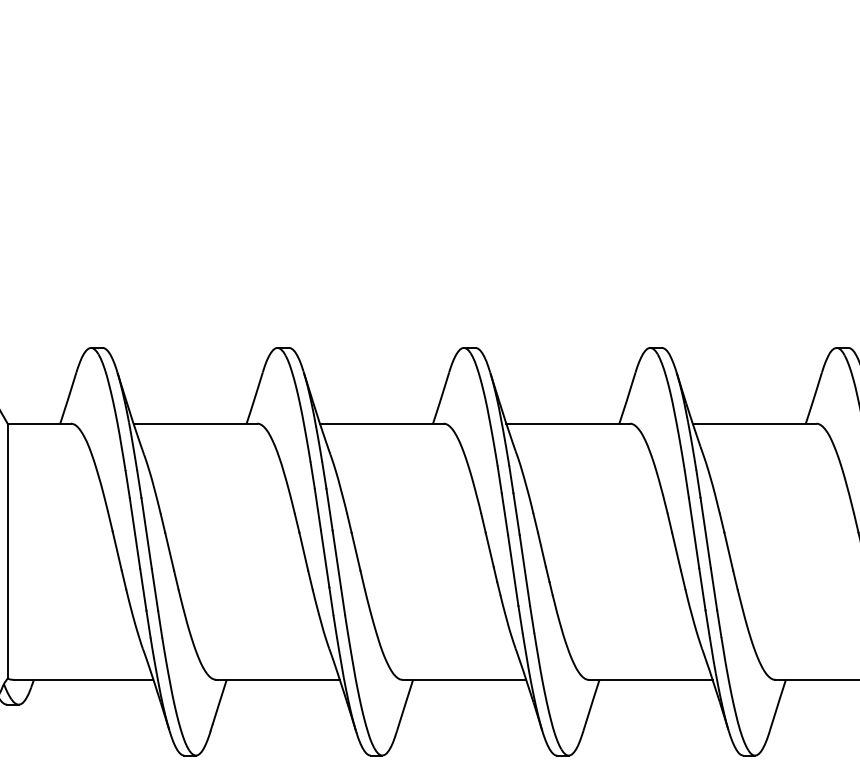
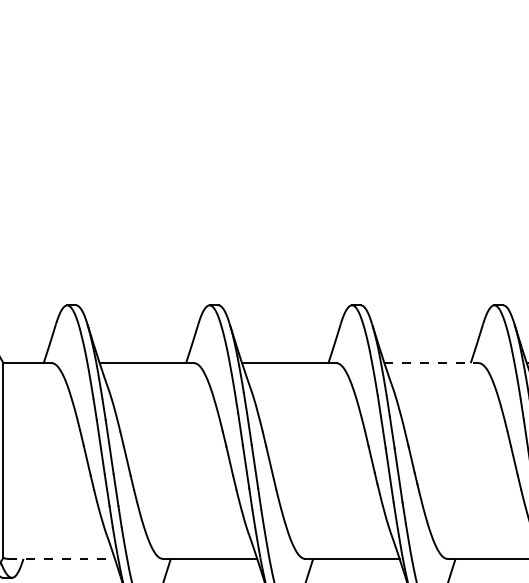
line: (568, 423) -> (431, 363), solid -> dashed
line: (83, 679) -> (61, 558), solid -> dashed

